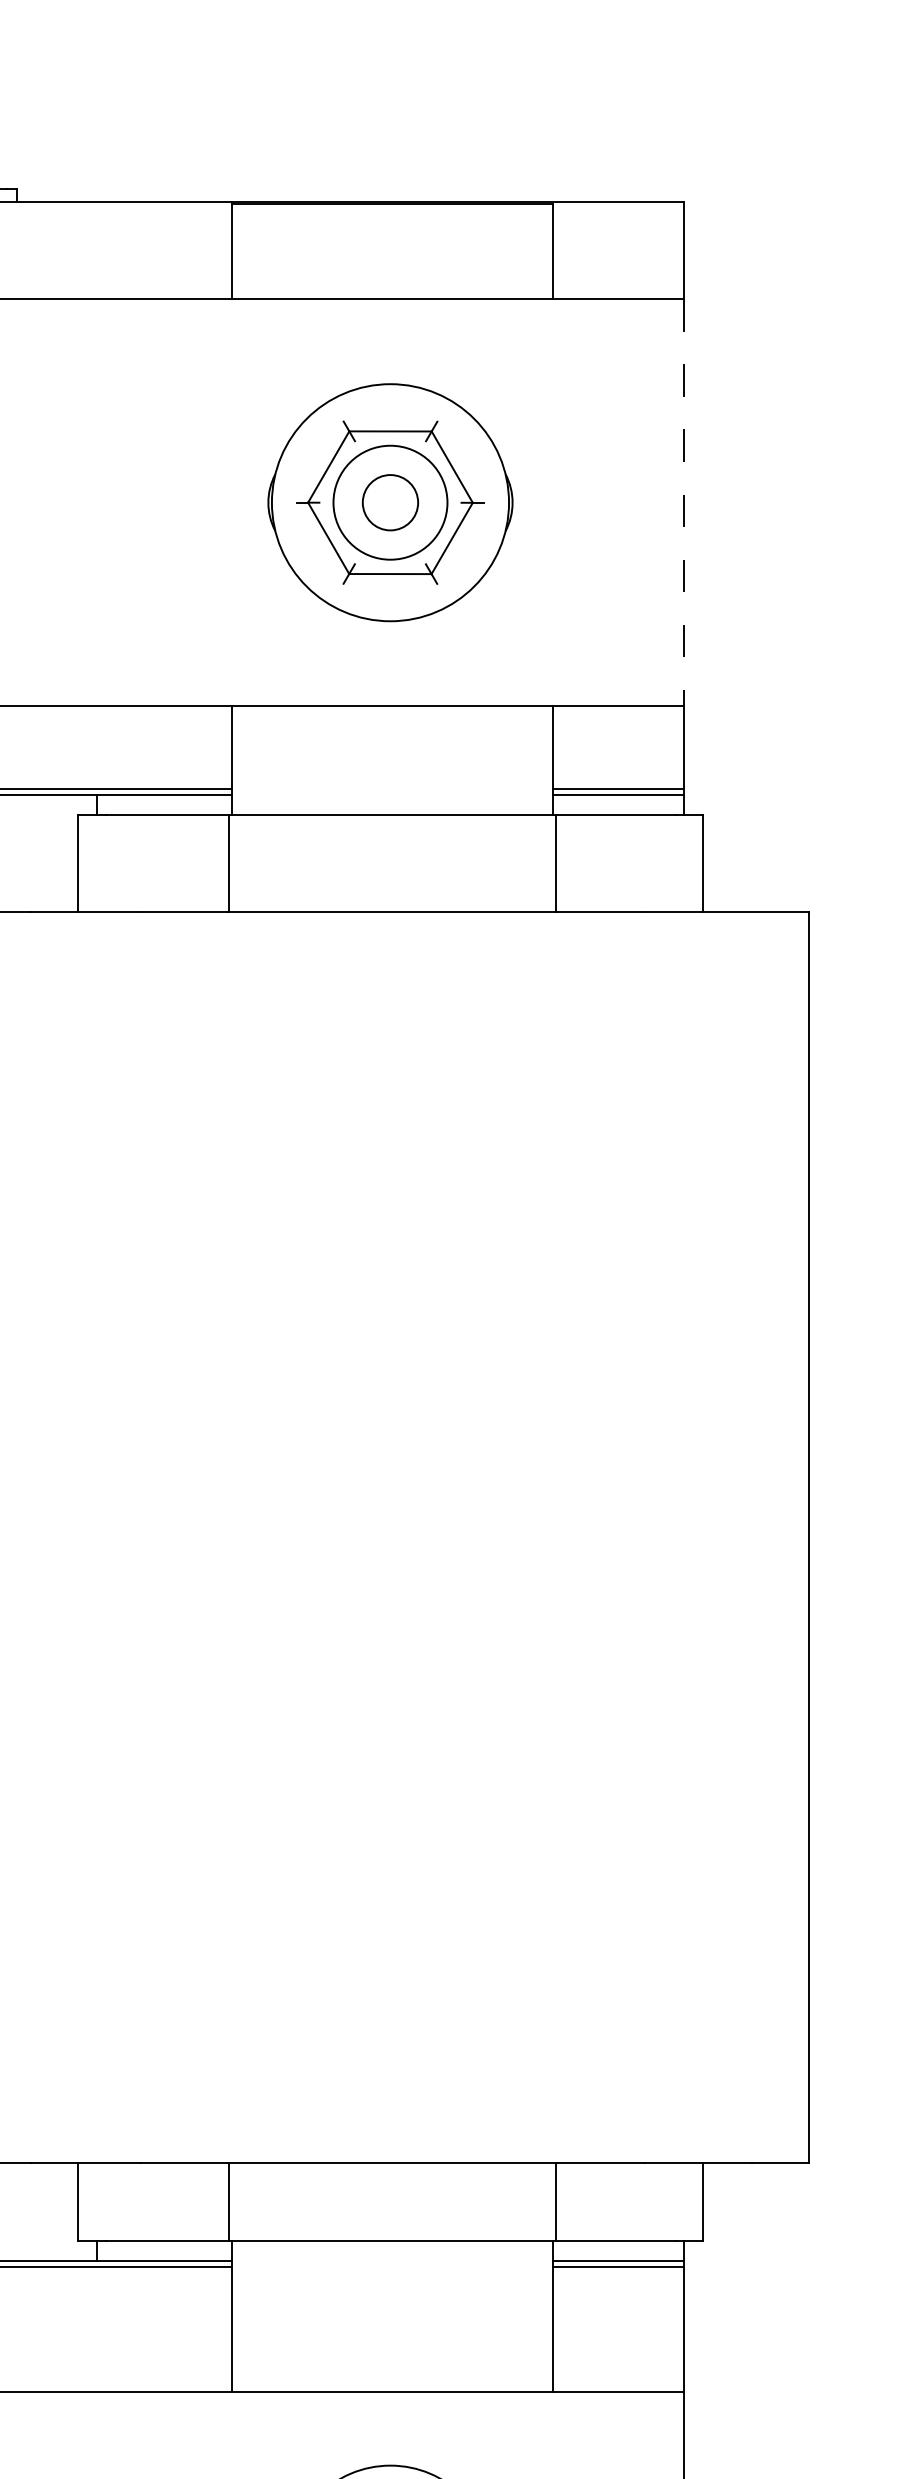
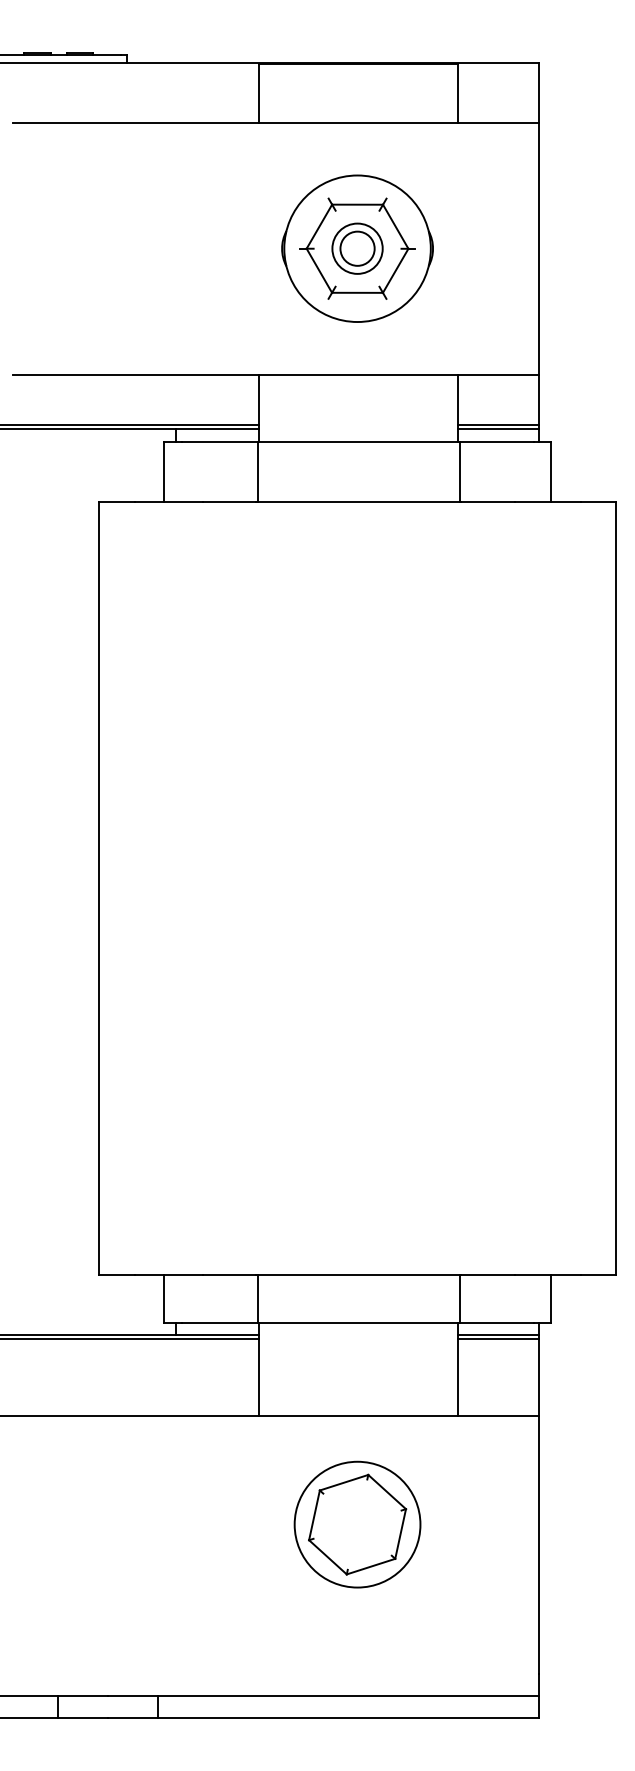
circle: (390, 502) -> (357, 248), size x0.71
line: (683, 502) -> (538, 248), dashed -> solid

